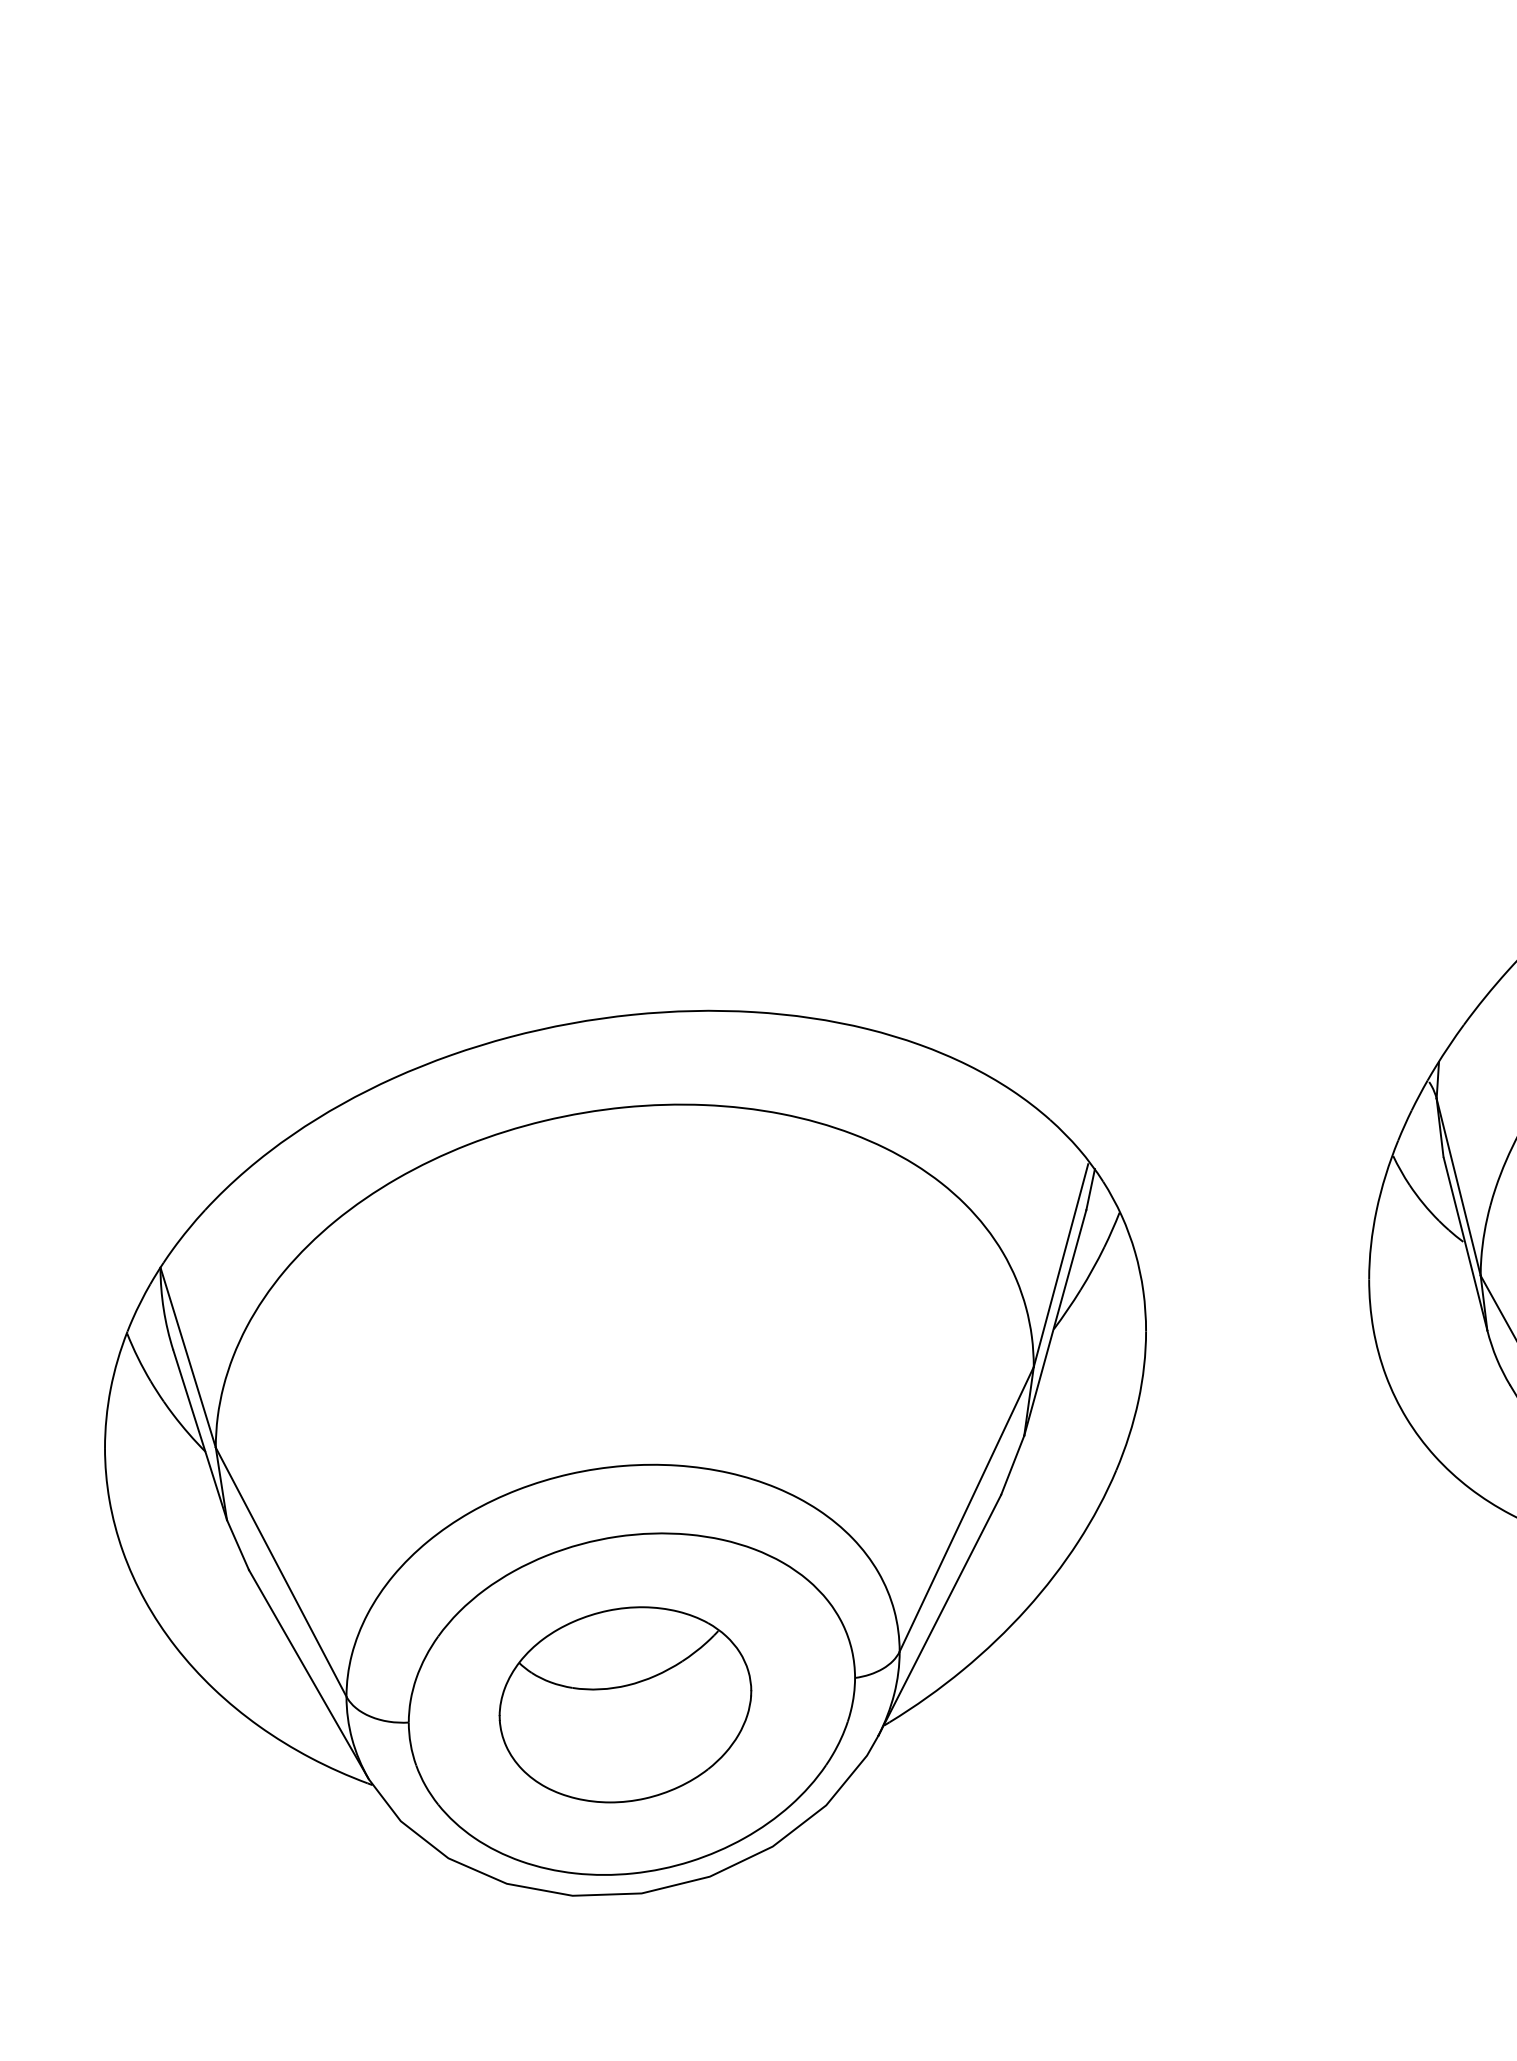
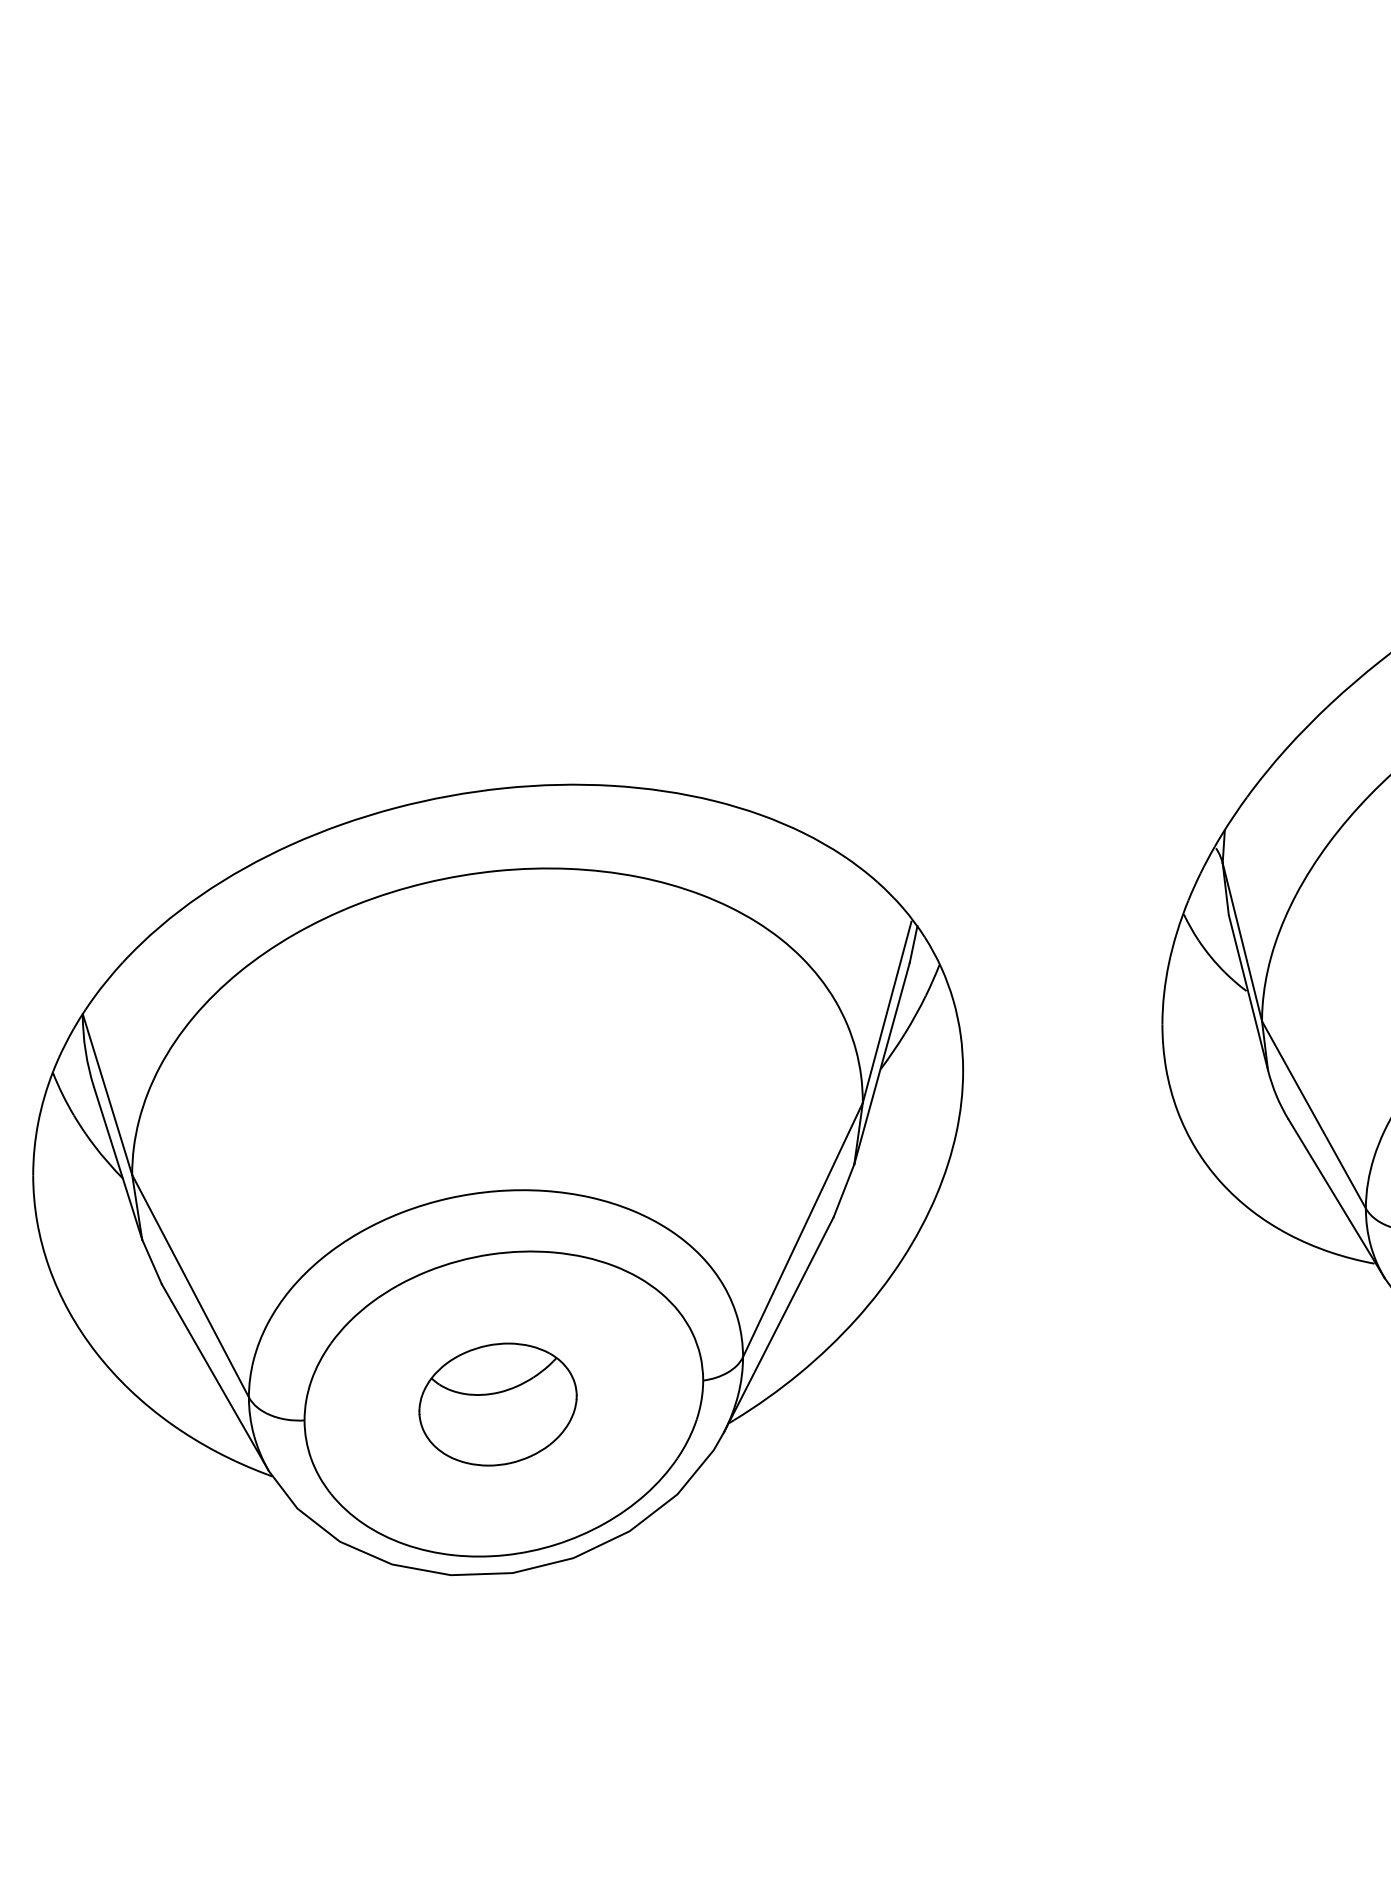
part: (624, 1704) -> (497, 1404), size x0.7

